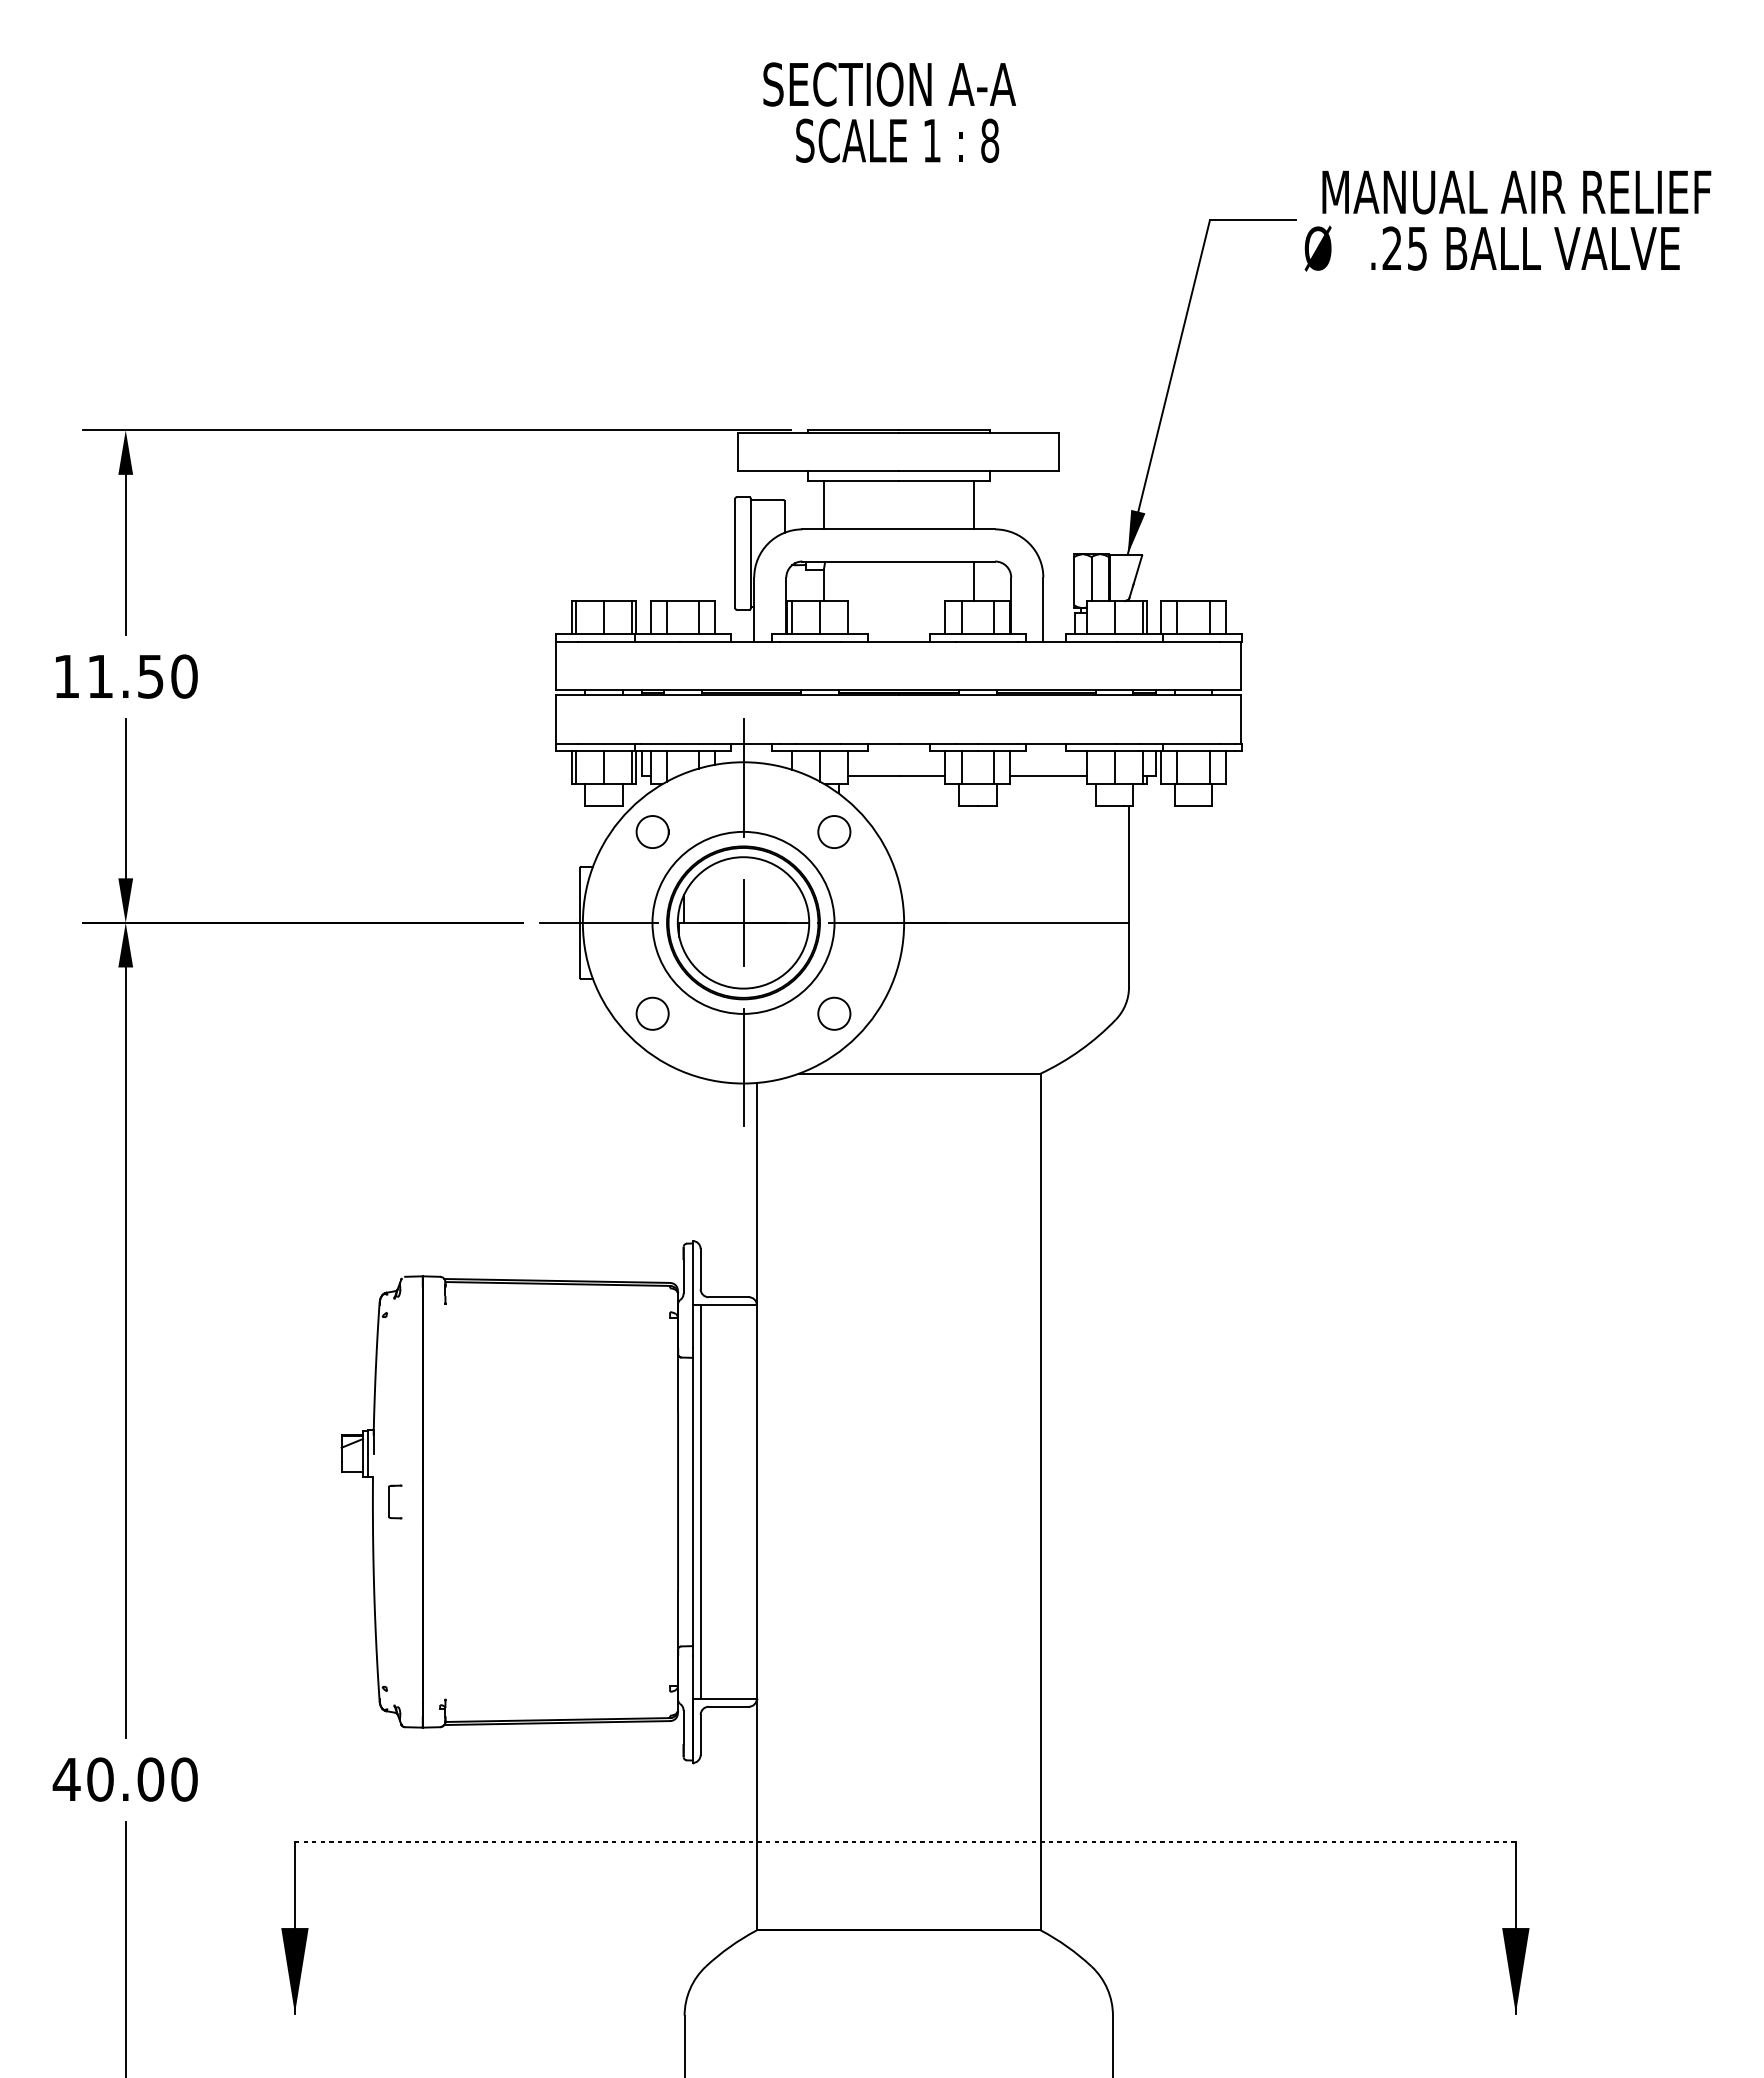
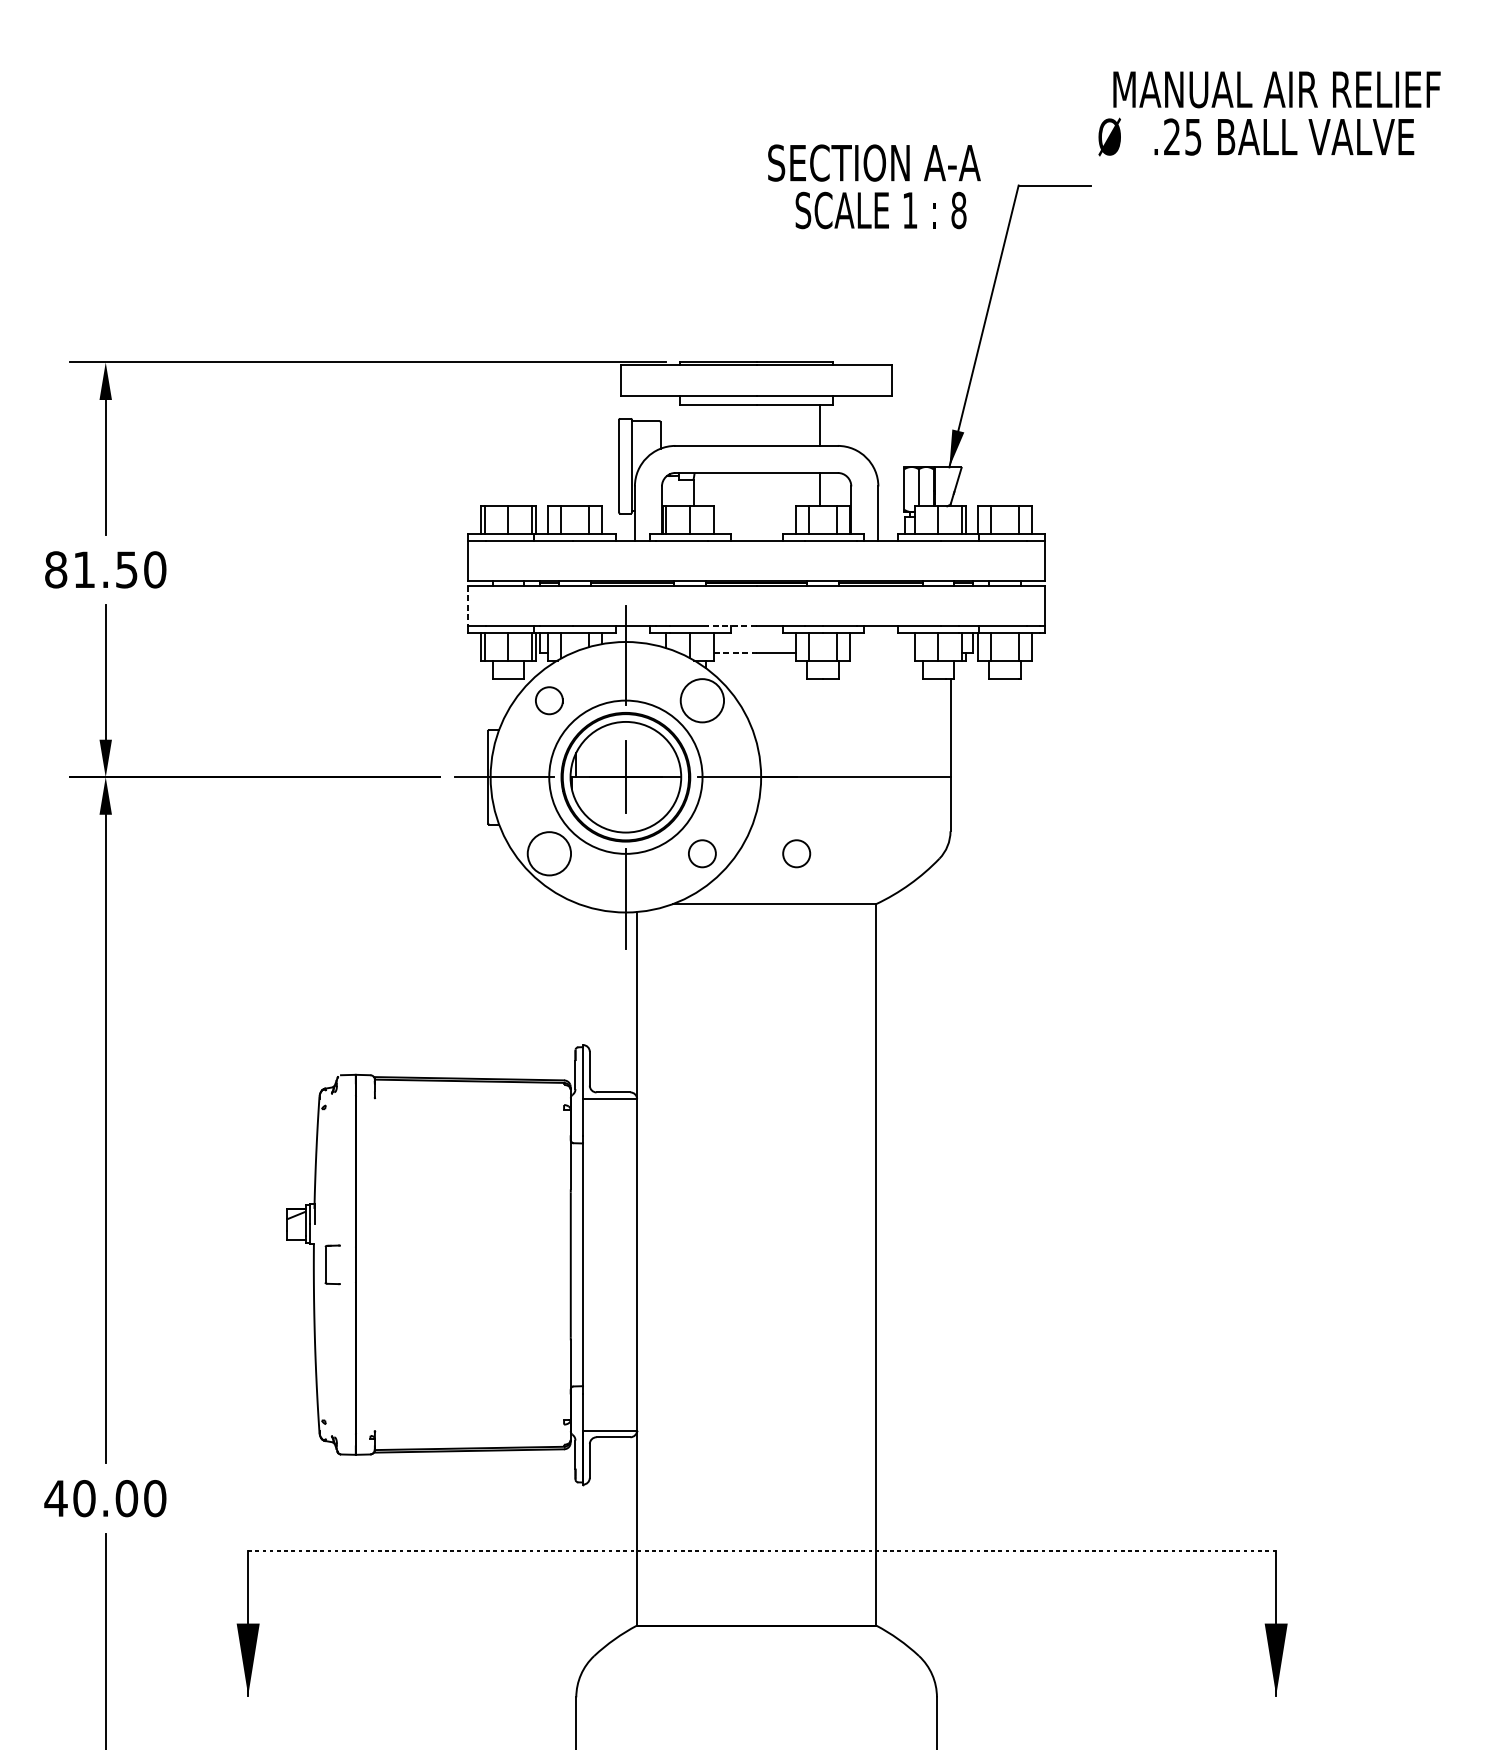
text: (889, 112) -> (874, 186), moved
text: (1507, 220) -> (1269, 113), moved
line: (823, 505) -> (693, 425), removed
text: (66, 676) -> (55, 569), 11.50 -> 81.50
line: (556, 720) -> (468, 606), solid -> dashed
line: (870, 743) -> (732, 626), solid -> dashed
line: (873, 775) -> (735, 653), solid -> dashed
line: (1048, 775) -> (882, 653), removed
circle: (834, 832) -> (702, 701), size x1.6
circle: (652, 1013) -> (549, 853), size x1.6
circle: (946, 1013) -> (796, 853), added
part: (395, 1501) -> (332, 1264), size x1.4
line: (700, 1501) -> (589, 1264), removed

